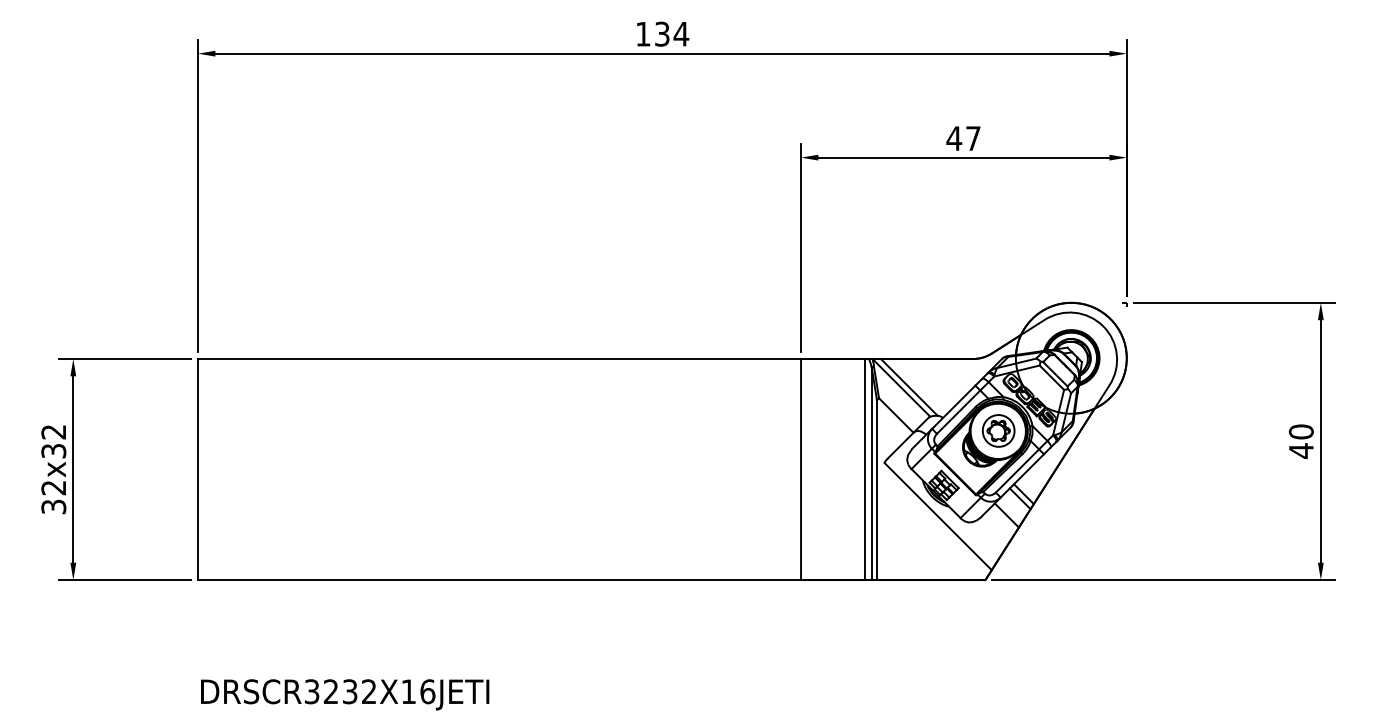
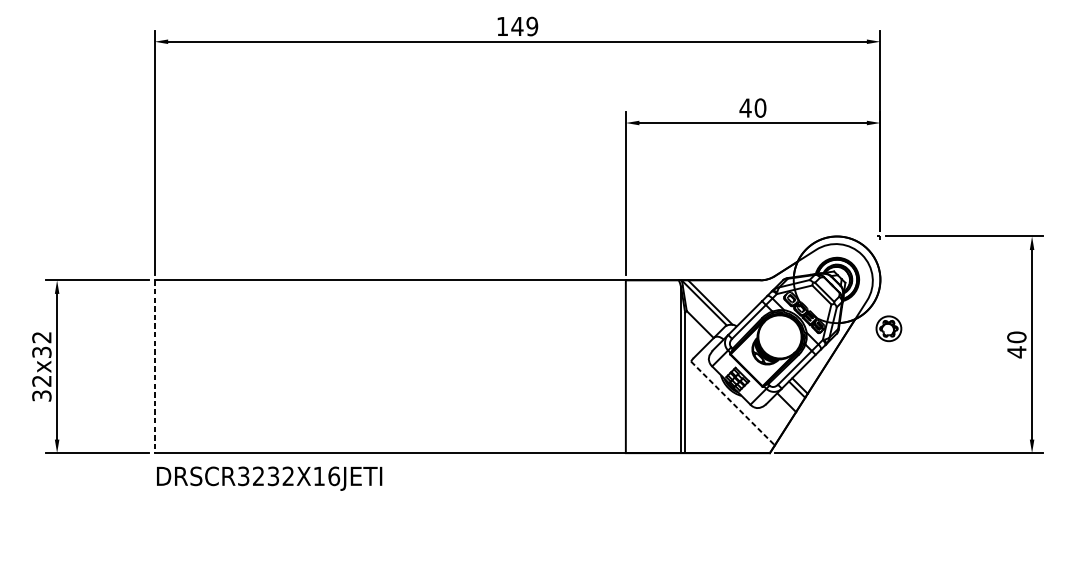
text: (671, 33) -> (524, 25), 134 -> 149
text: (973, 138) -> (760, 108), 47 -> 40
part: (998, 430) -> (888, 328), moved
line: (198, 469) -> (154, 366), solid -> dashed
line: (865, 469) -> (676, 366), removed
line: (938, 516) -> (733, 403), solid -> dashed
text: (345, 694) -> (269, 478), moved

